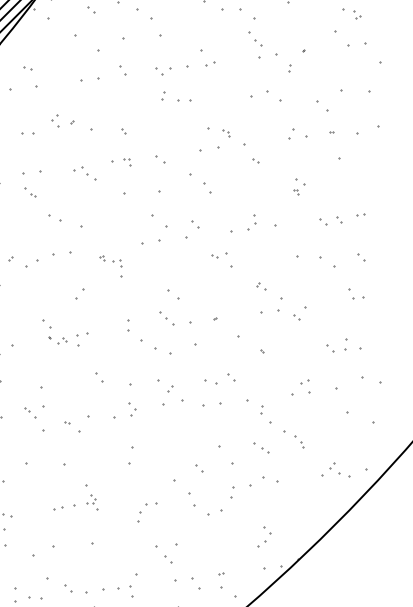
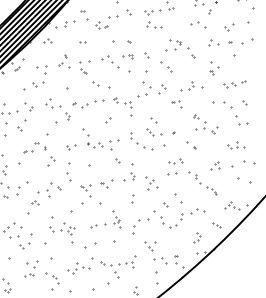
part: (330, 102) -> (229, 27), size x0.62
part: (62, 120) -> (101, 25), moved
part: (85, 172) -> (110, 61), size x1.67
part: (299, 186) -> (214, 68), size x1.67
part: (110, 265) -> (122, 106), size x1.67
part: (355, 294) -> (241, 120), size x1.67
part: (64, 333) -> (100, 139), size x1.67
part: (252, 345) -> (191, 145), size x0.62
part: (169, 393) -> (151, 183), moved
part: (33, 417) -> (85, 190), moved
part: (260, 448) -> (216, 225), moved
part: (74, 498) -> (105, 219), size x1.43
part: (147, 512) -> (140, 226), size x1.67

